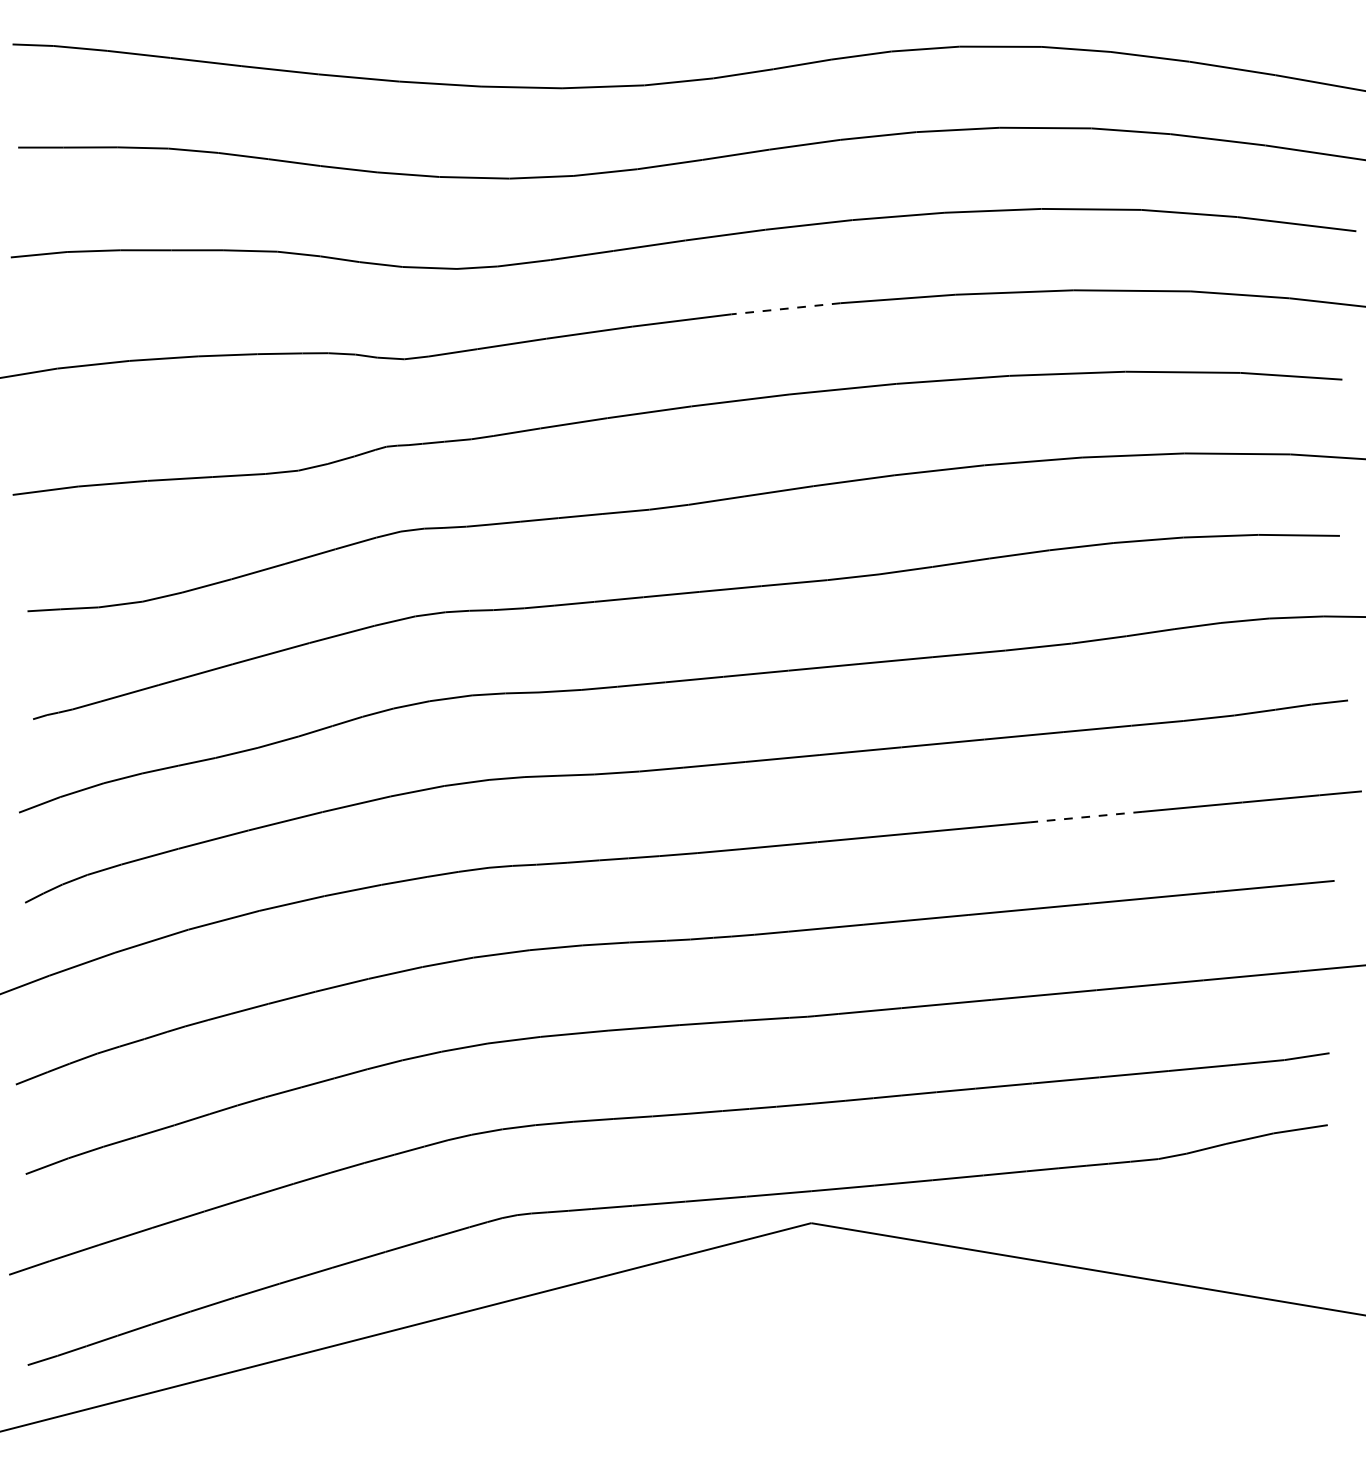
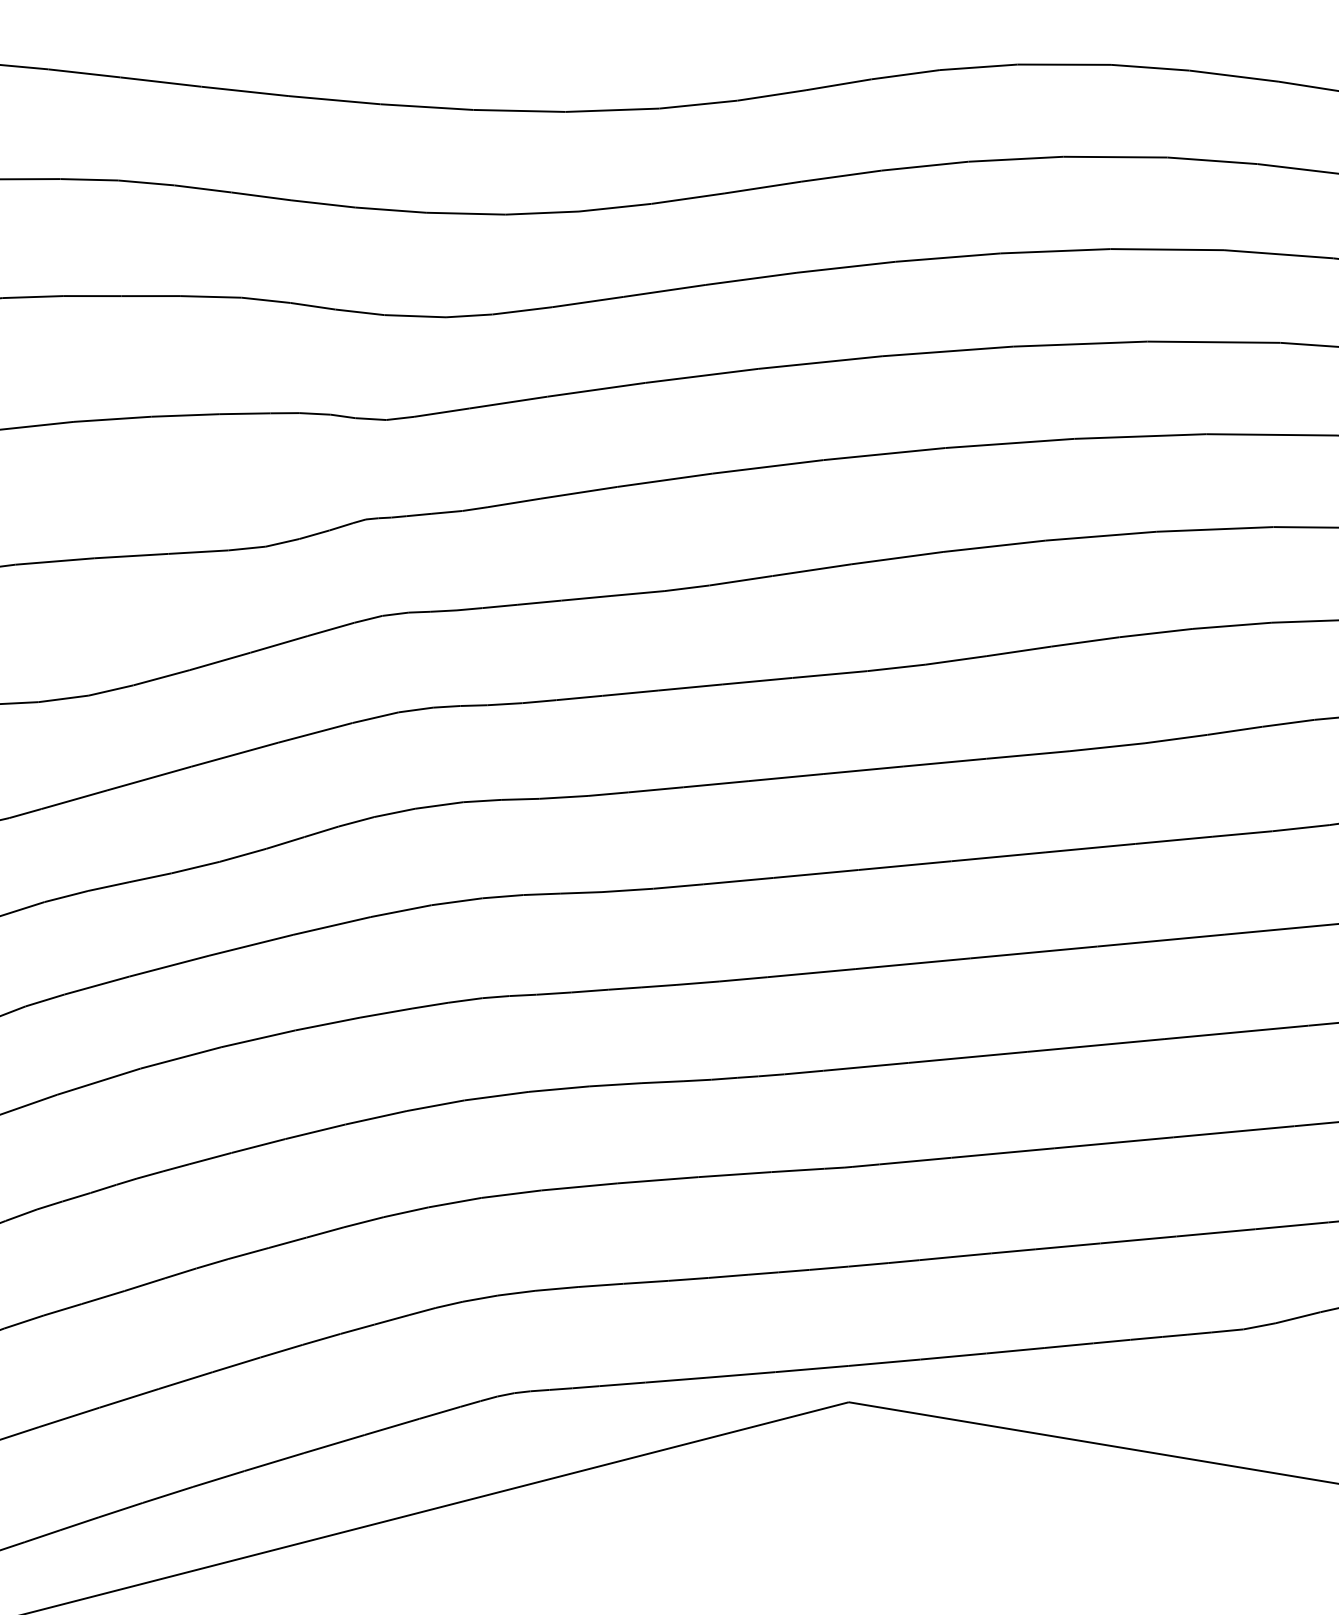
line: (785, 308) -> (819, 362), dashed -> solid
line: (1085, 817) -> (1160, 941), dashed -> solid

